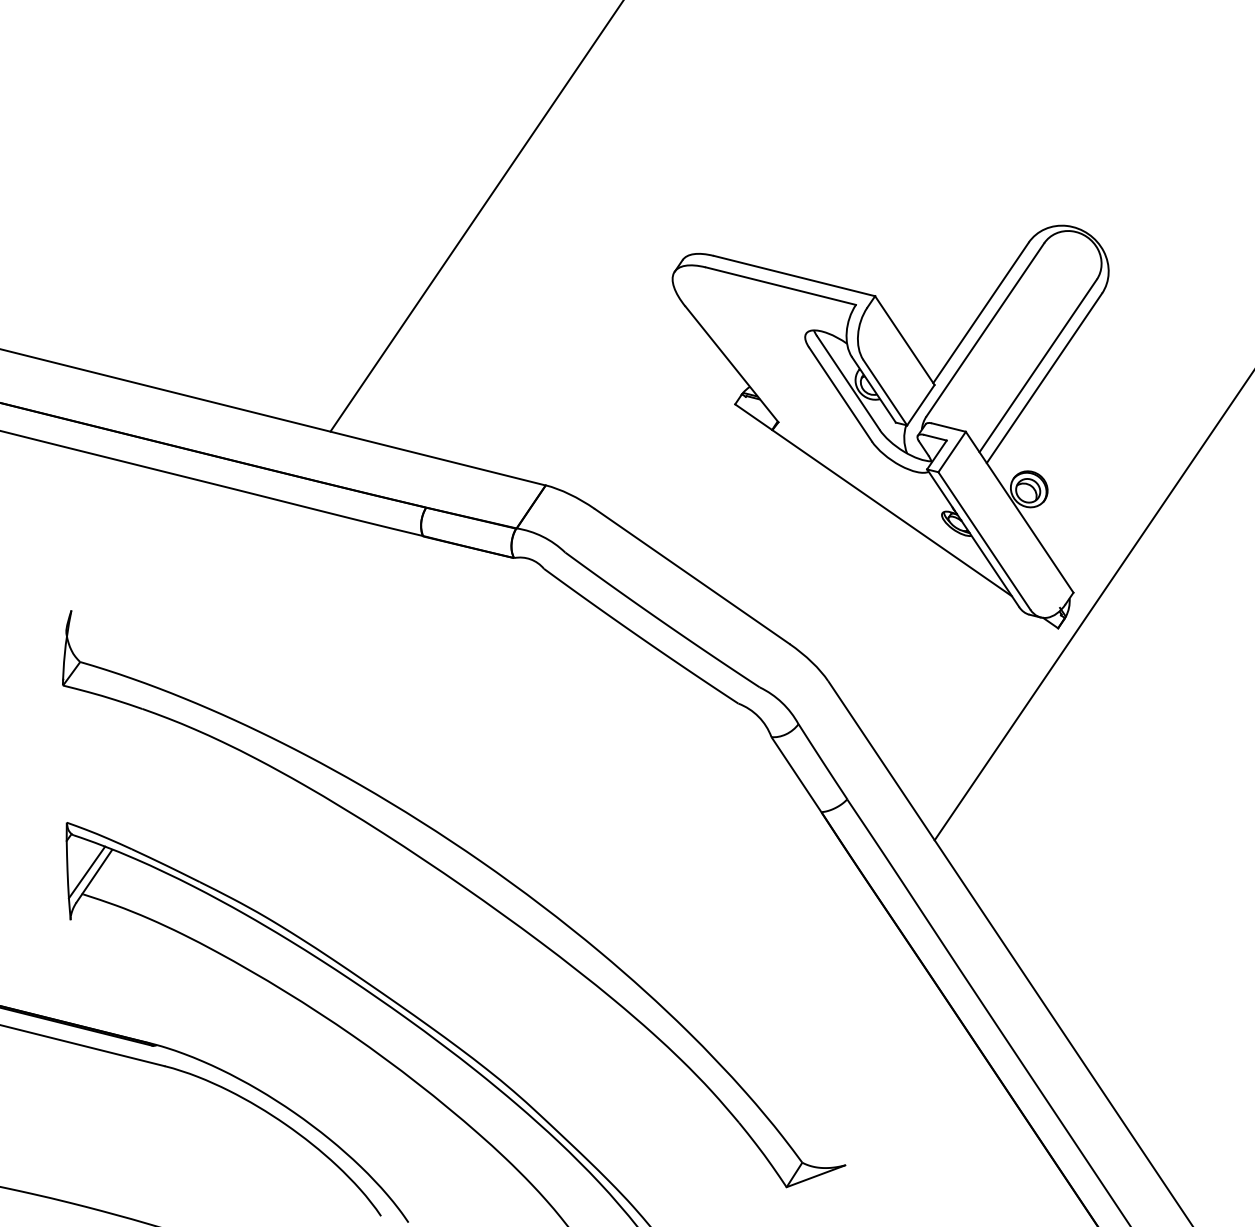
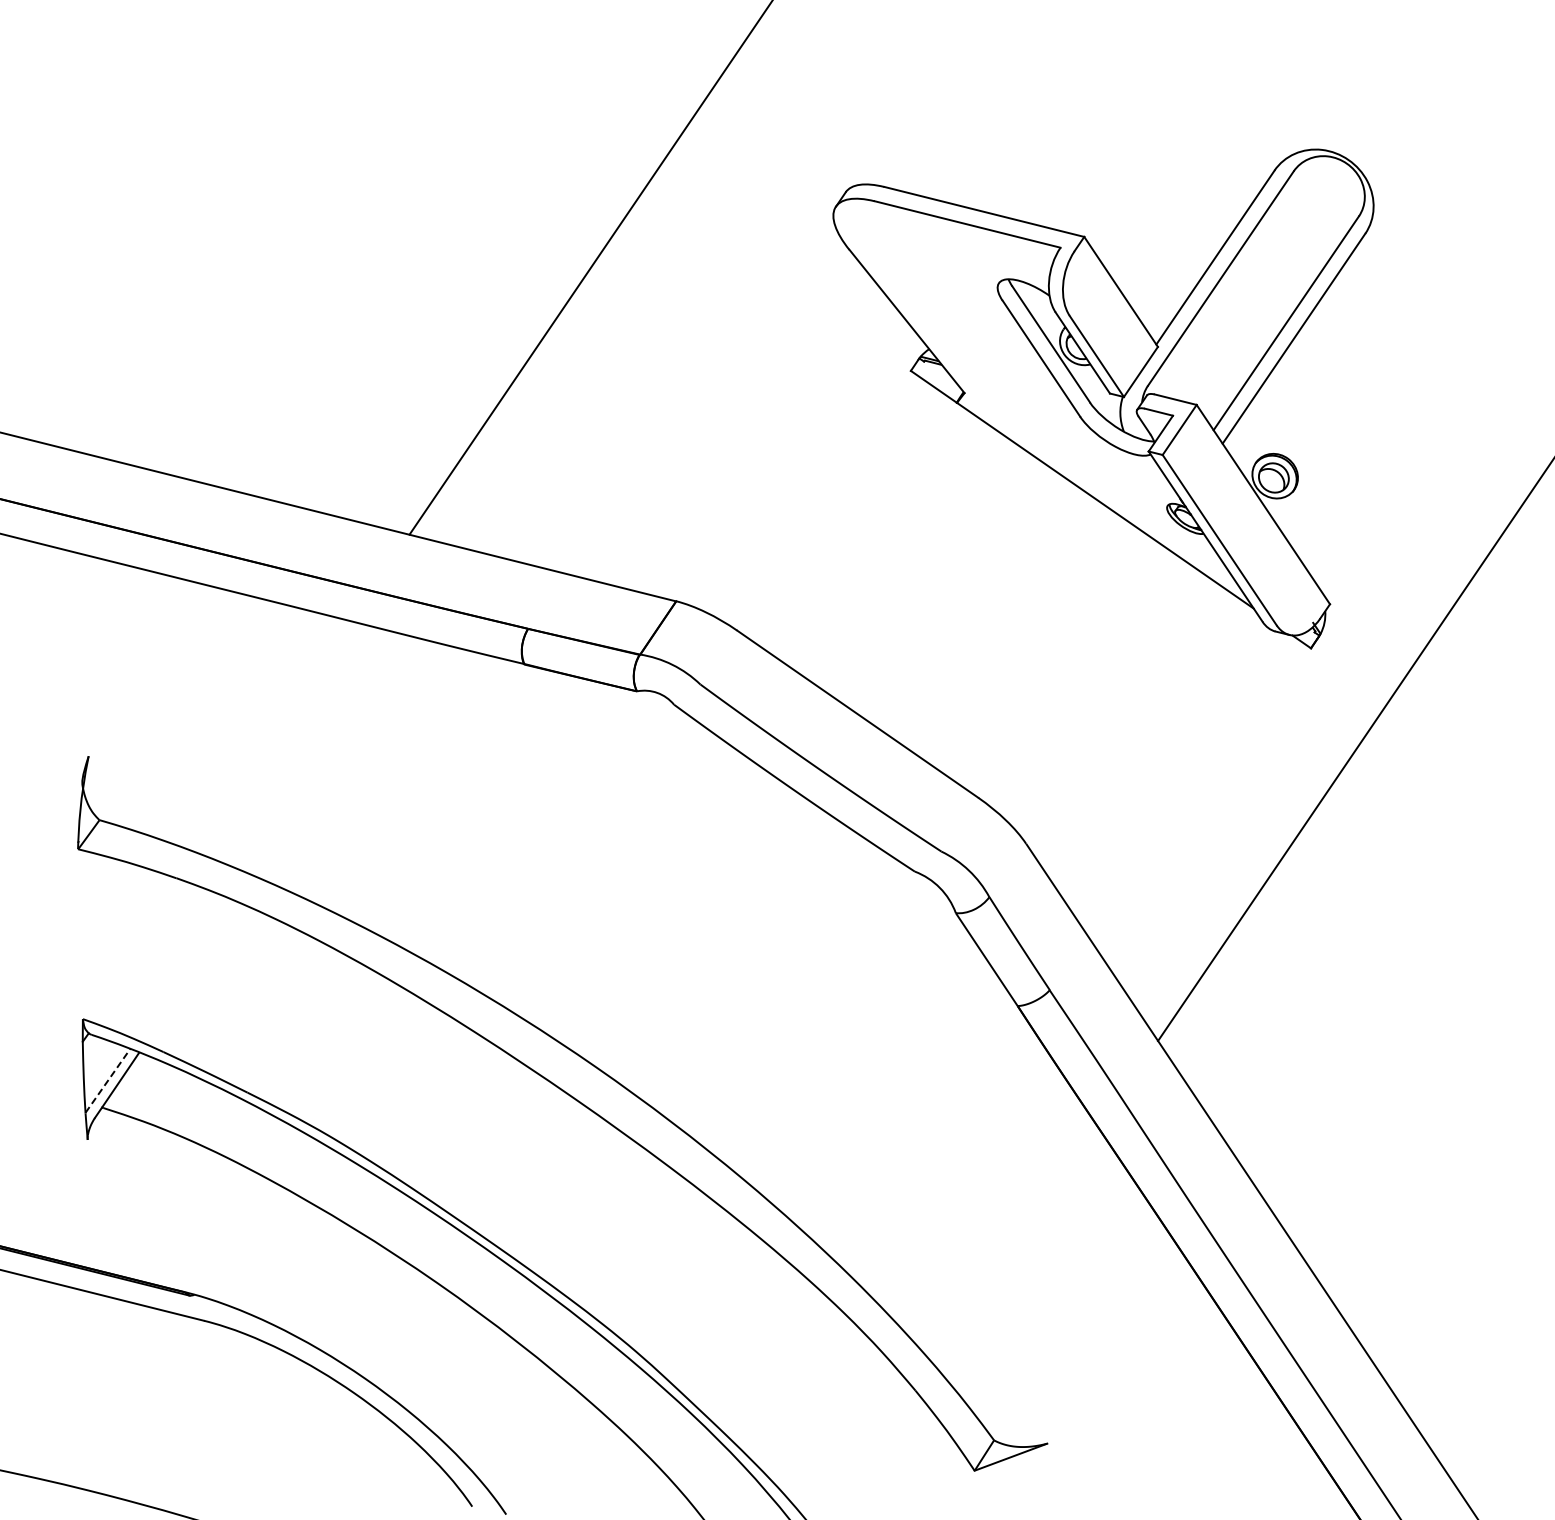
part: (890, 426) -> (1103, 398), moved
line: (87, 872) -> (108, 1080), solid -> dashed

